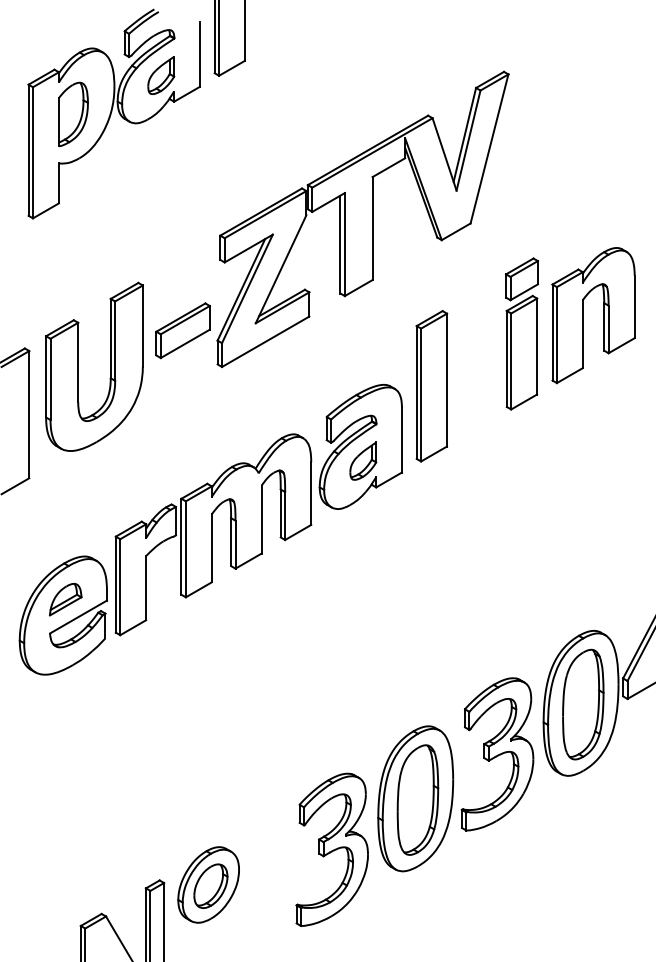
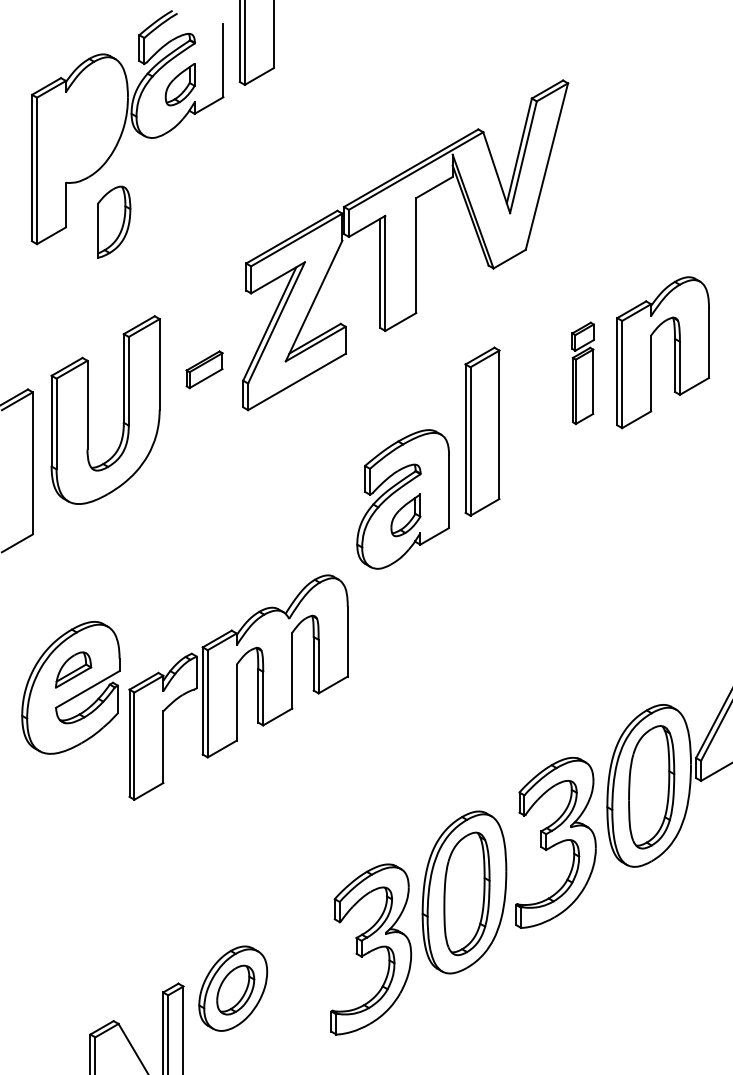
part: (73, 113) -> (114, 221), moved
part: (182, 330) -> (204, 369), size x0.6
part: (521, 334) -> (582, 373), size x0.6
part: (213, 534) -> (238, 687), moved

